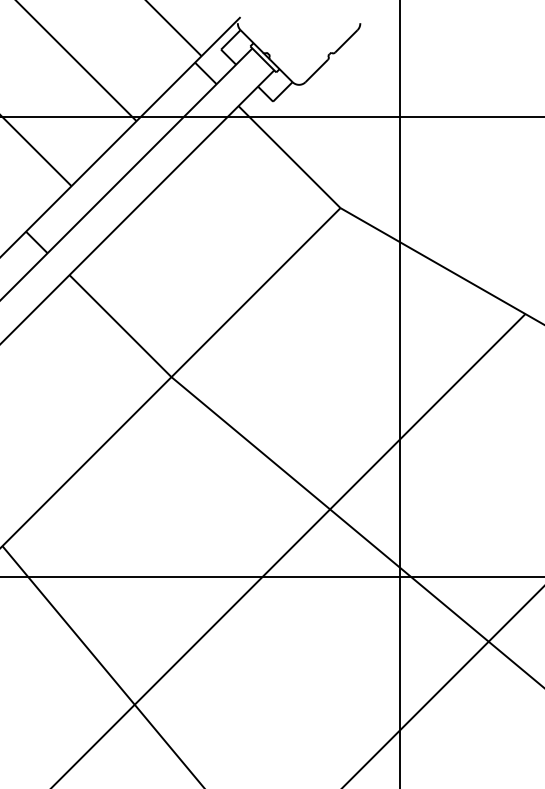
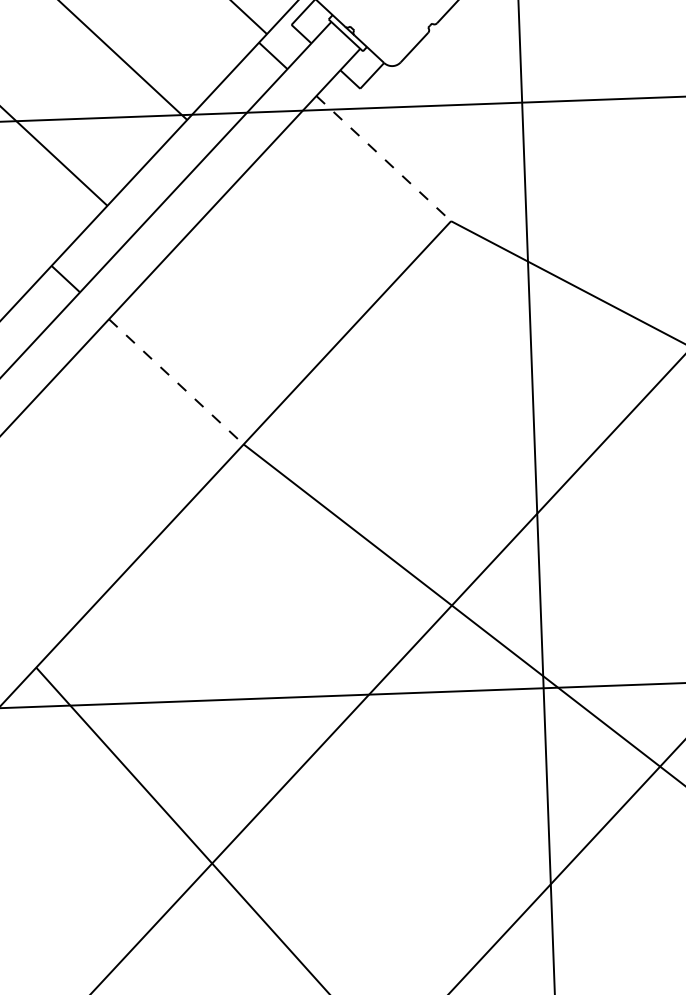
line: (289, 157) -> (383, 159), solid -> dashed
line: (120, 326) -> (176, 382), solid -> dashed

